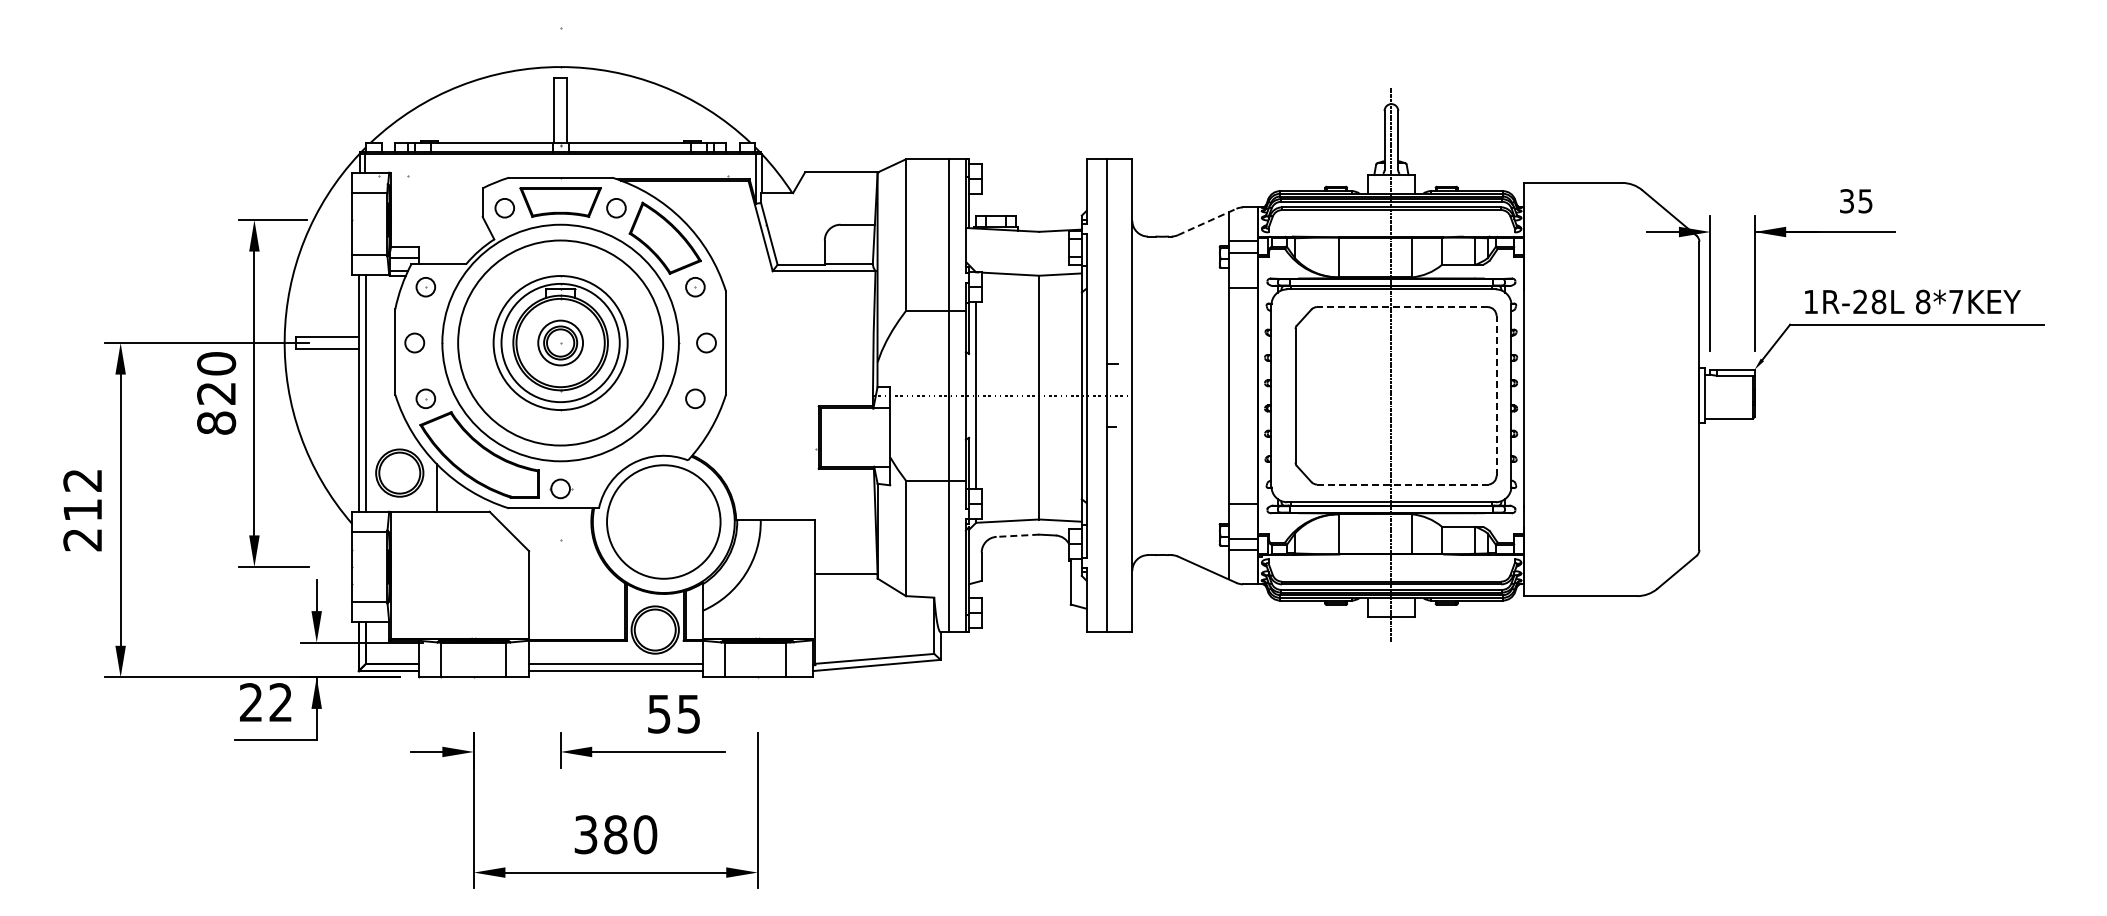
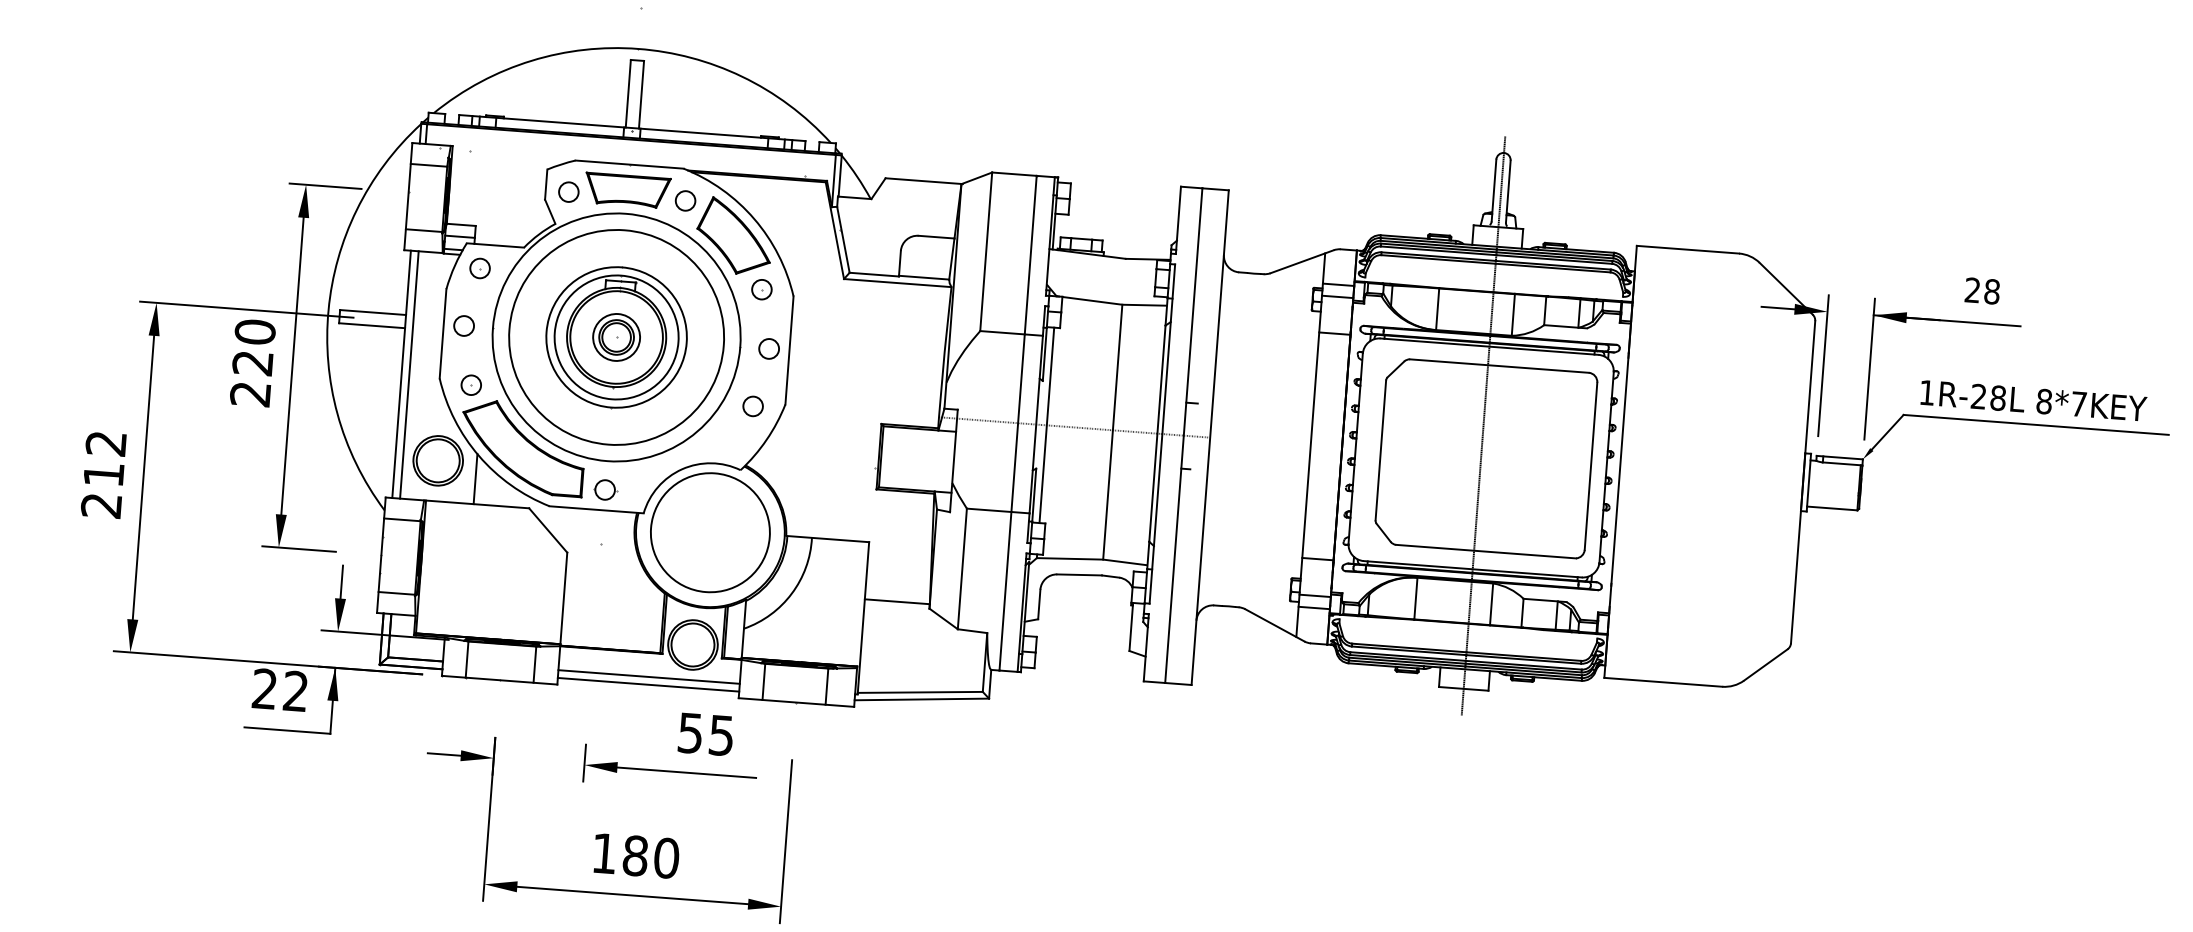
text: (1856, 201) -> (1982, 291), 35 -> 28
line: (1207, 221) -> (1302, 261), dashed -> solid
line: (1401, 307) -> (1498, 366), dashed -> solid
line: (1496, 395) -> (1590, 465), dashed -> solid
text: (216, 422) -> (250, 393), 820 -> 220
line: (1403, 484) -> (1486, 551), dashed -> solid
line: (1017, 535) -> (1079, 574), dashed -> solid
text: (585, 834) -> (603, 853), 380 -> 180

